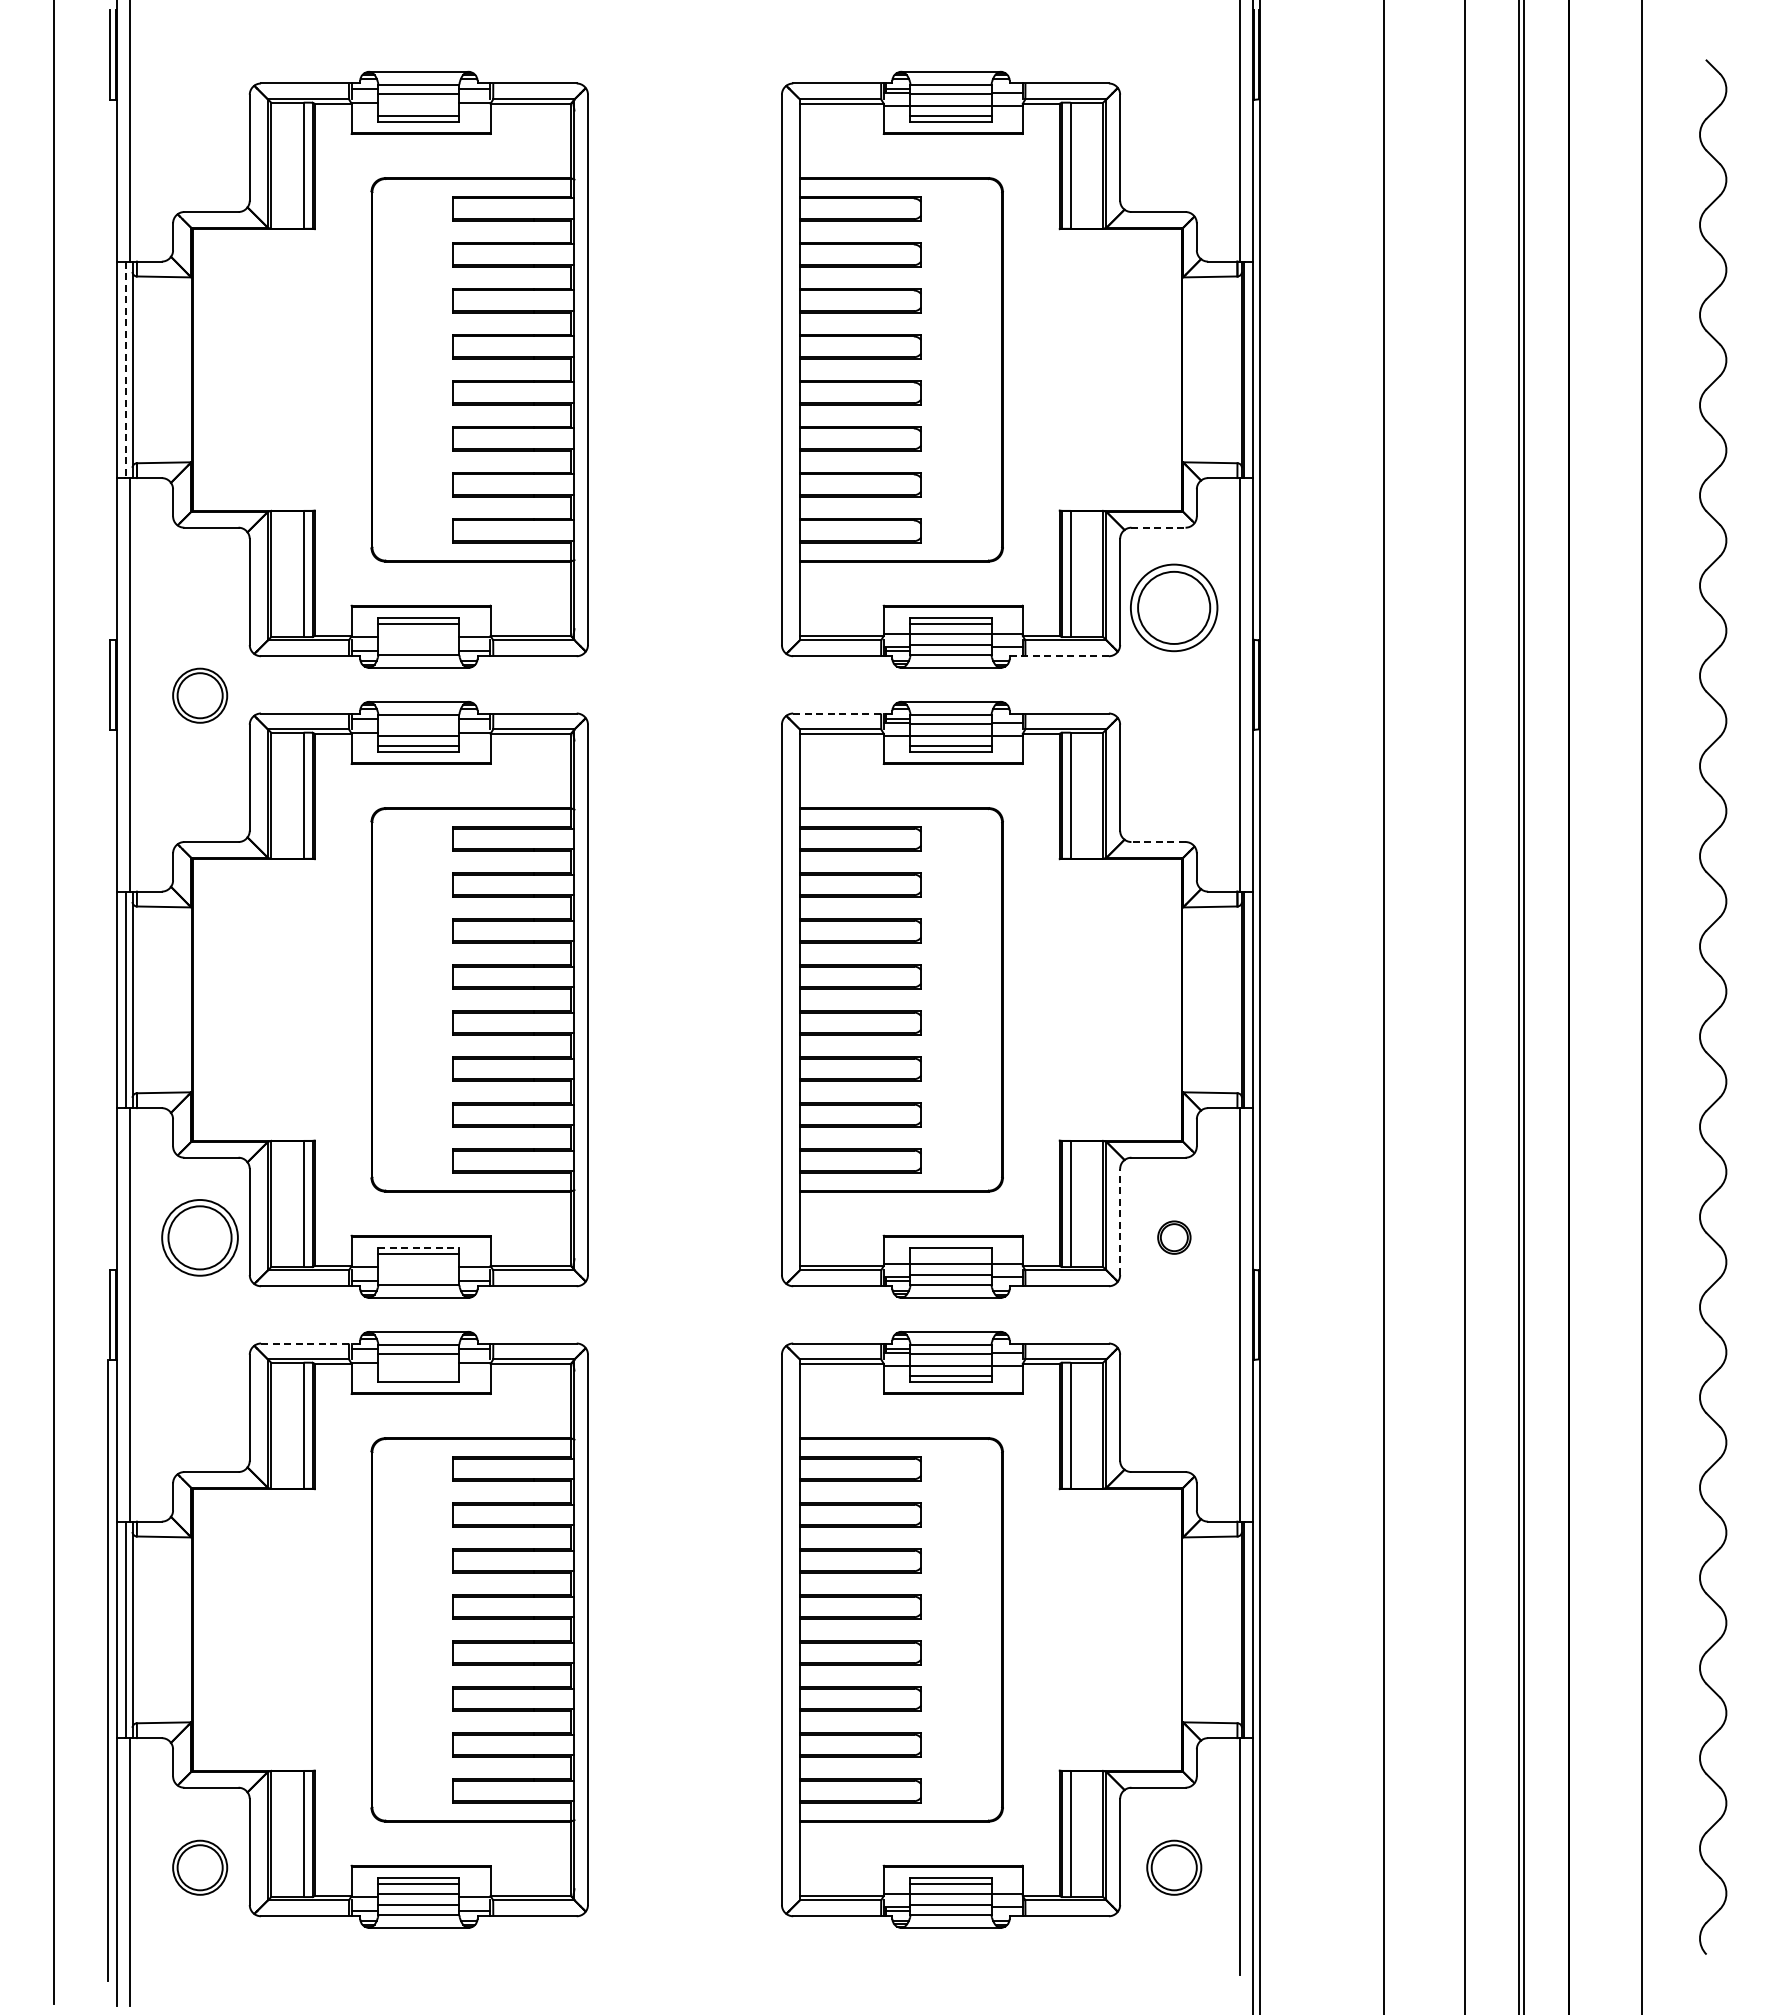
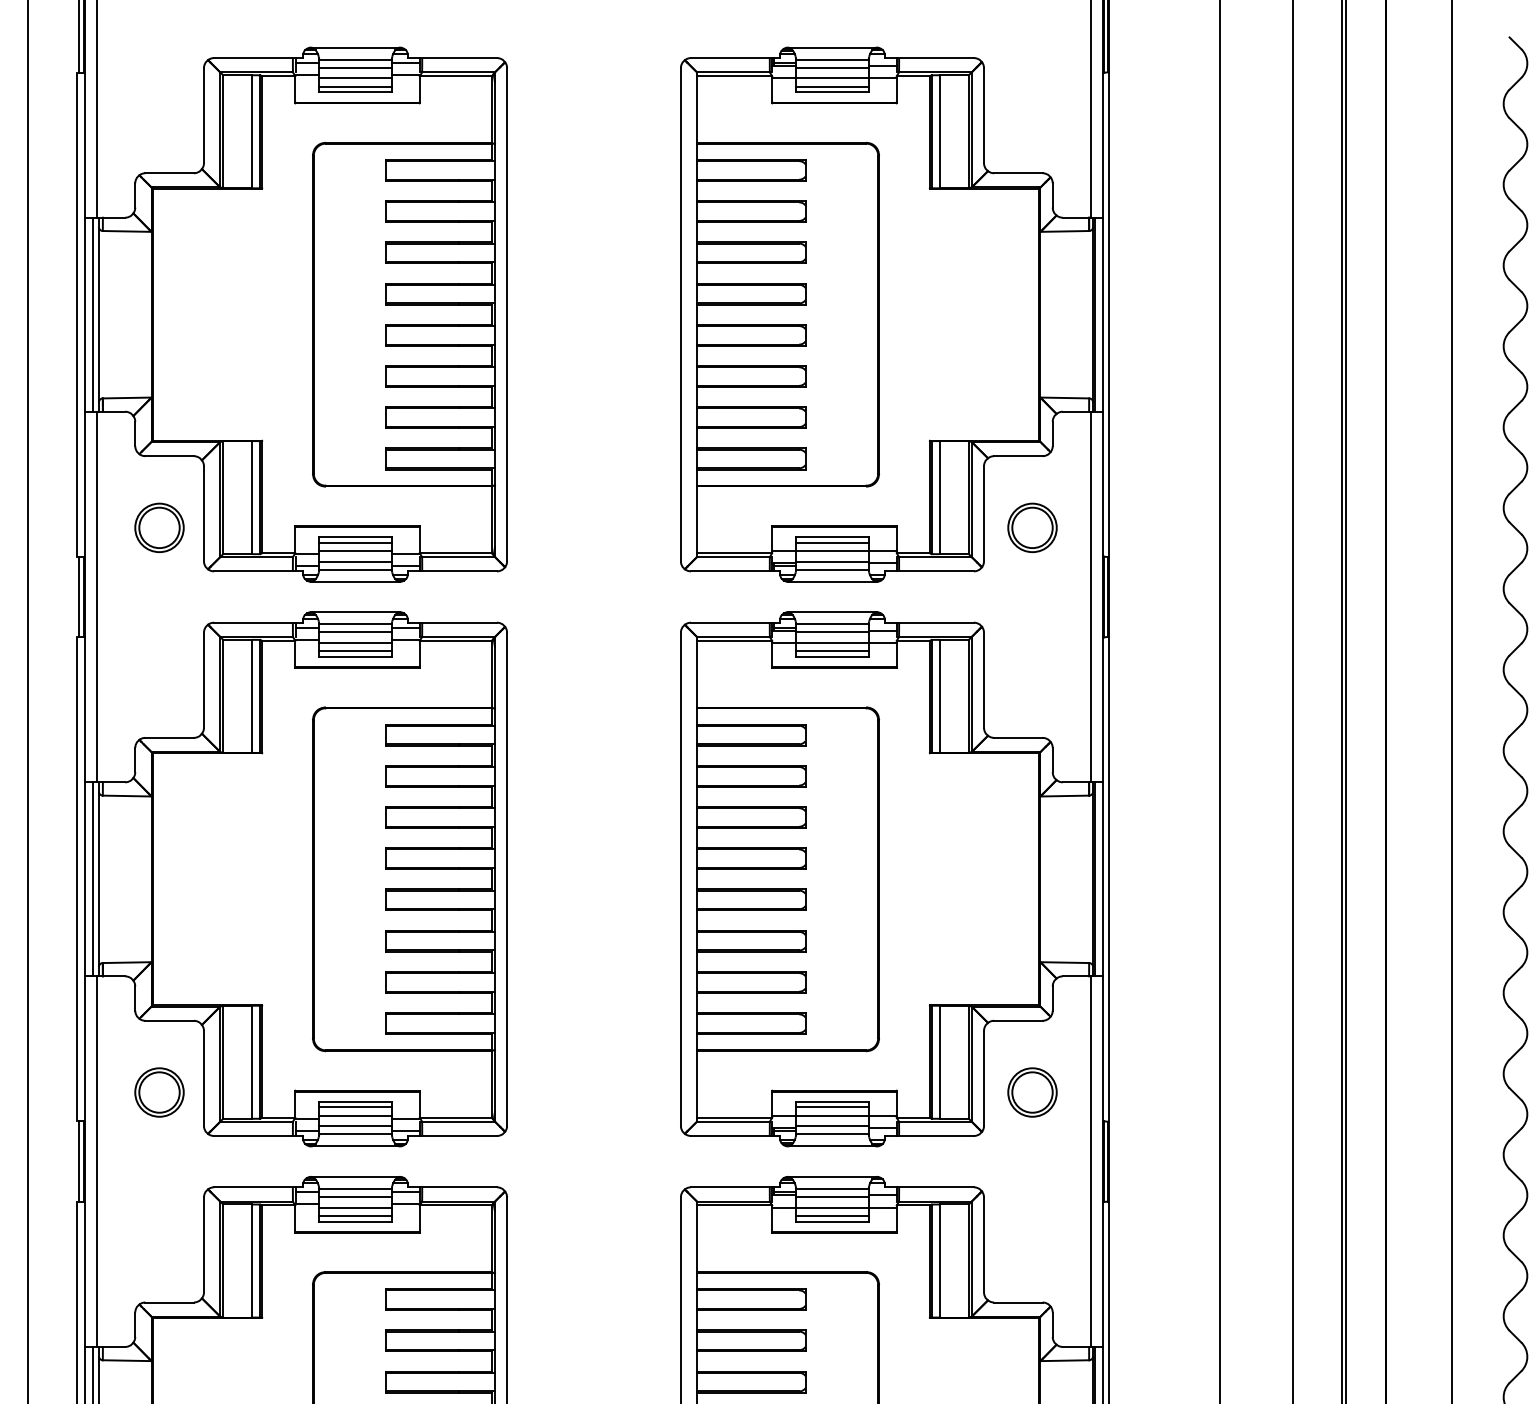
line: (418, 106) -> (355, 78), added
line: (107, 369) -> (76, 314), added
line: (125, 370) -> (92, 315), dashed -> solid
line: (1158, 527) -> (1018, 455), dashed -> solid
part: (1174, 607) -> (1032, 527), size x0.62
line: (418, 633) -> (355, 550), added
line: (418, 645) -> (355, 561), added
line: (1059, 656) -> (929, 571), dashed -> solid
part: (200, 695) -> (159, 527), moved
line: (842, 713) -> (735, 622), dashed -> solid
line: (418, 724) -> (355, 632), added
line: (1158, 842) -> (1018, 738), dashed -> solid
line: (107, 999) -> (76, 878), added
line: (1120, 1221) -> (984, 1077), dashed -> solid
part: (200, 1237) -> (159, 1092), size x0.71
part: (1174, 1237) -> (1032, 1092), size x1.67
line: (418, 1247) -> (355, 1101), dashed -> solid
line: (950, 1254) -> (831, 1107), added
line: (418, 1263) -> (355, 1115), added
line: (418, 1275) -> (355, 1126), added
line: (310, 1343) -> (258, 1187), dashed -> solid
line: (418, 1366) -> (355, 1207), added
line: (418, 1375) -> (355, 1215), added

